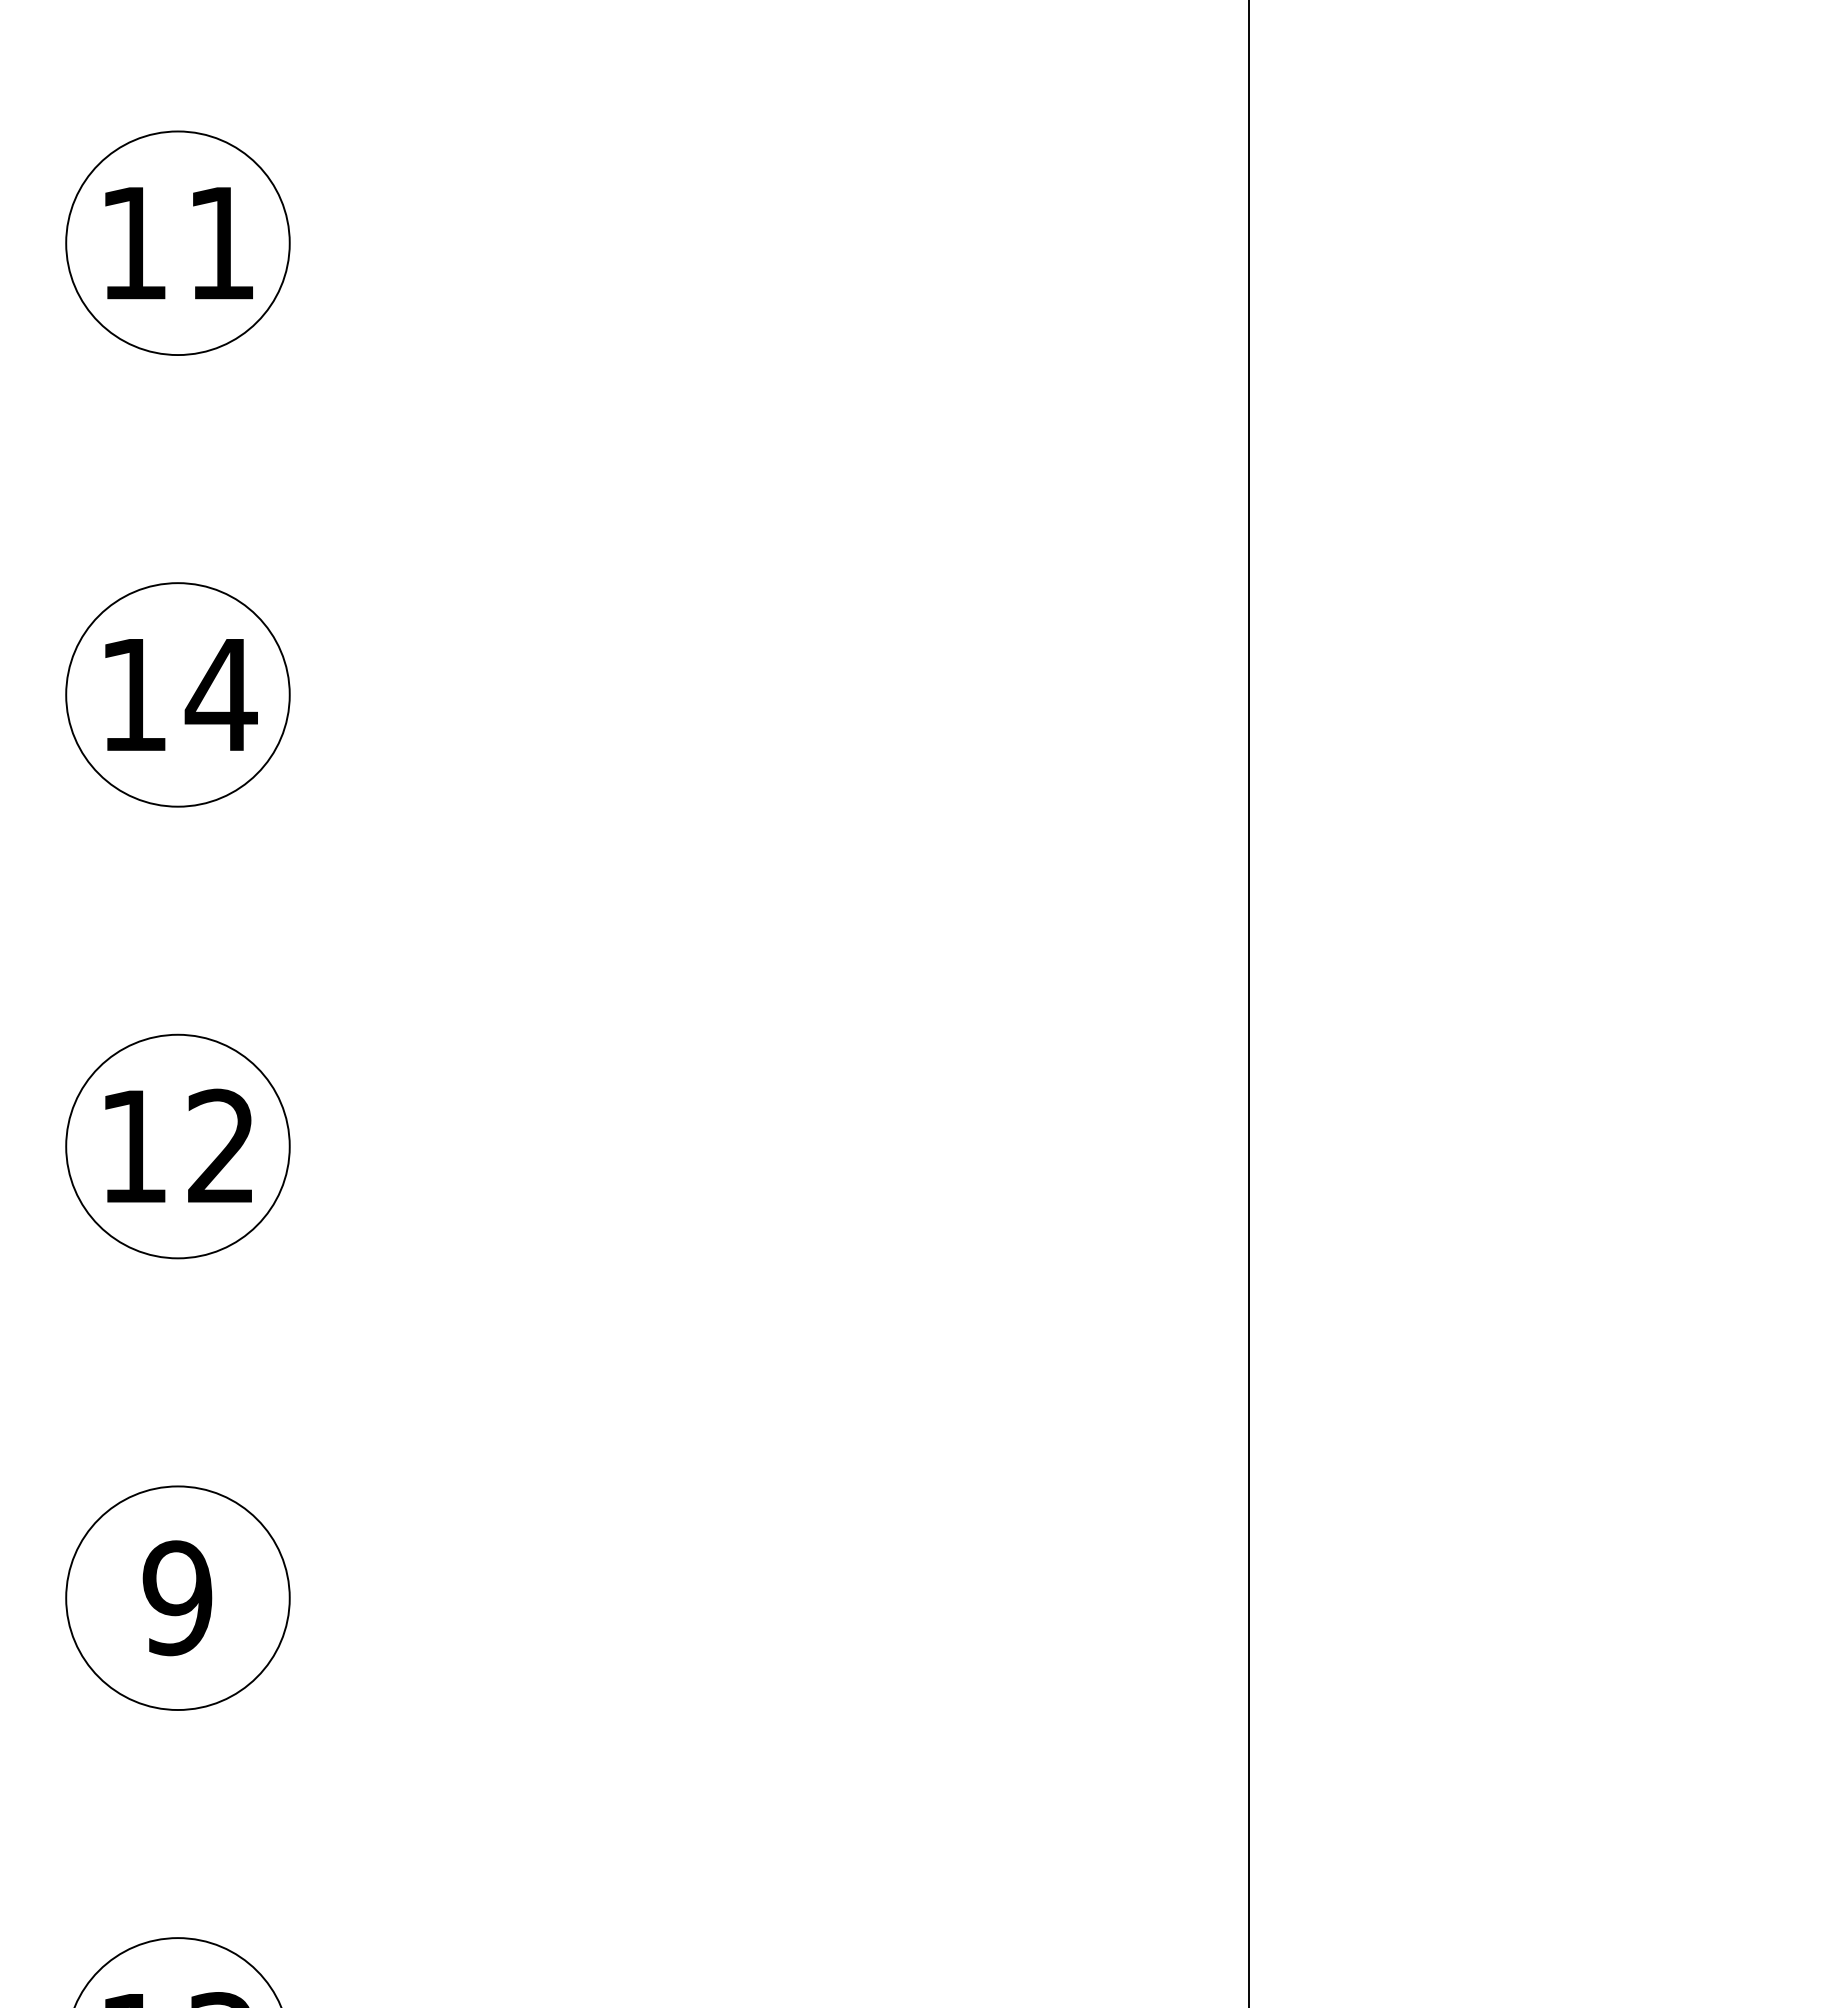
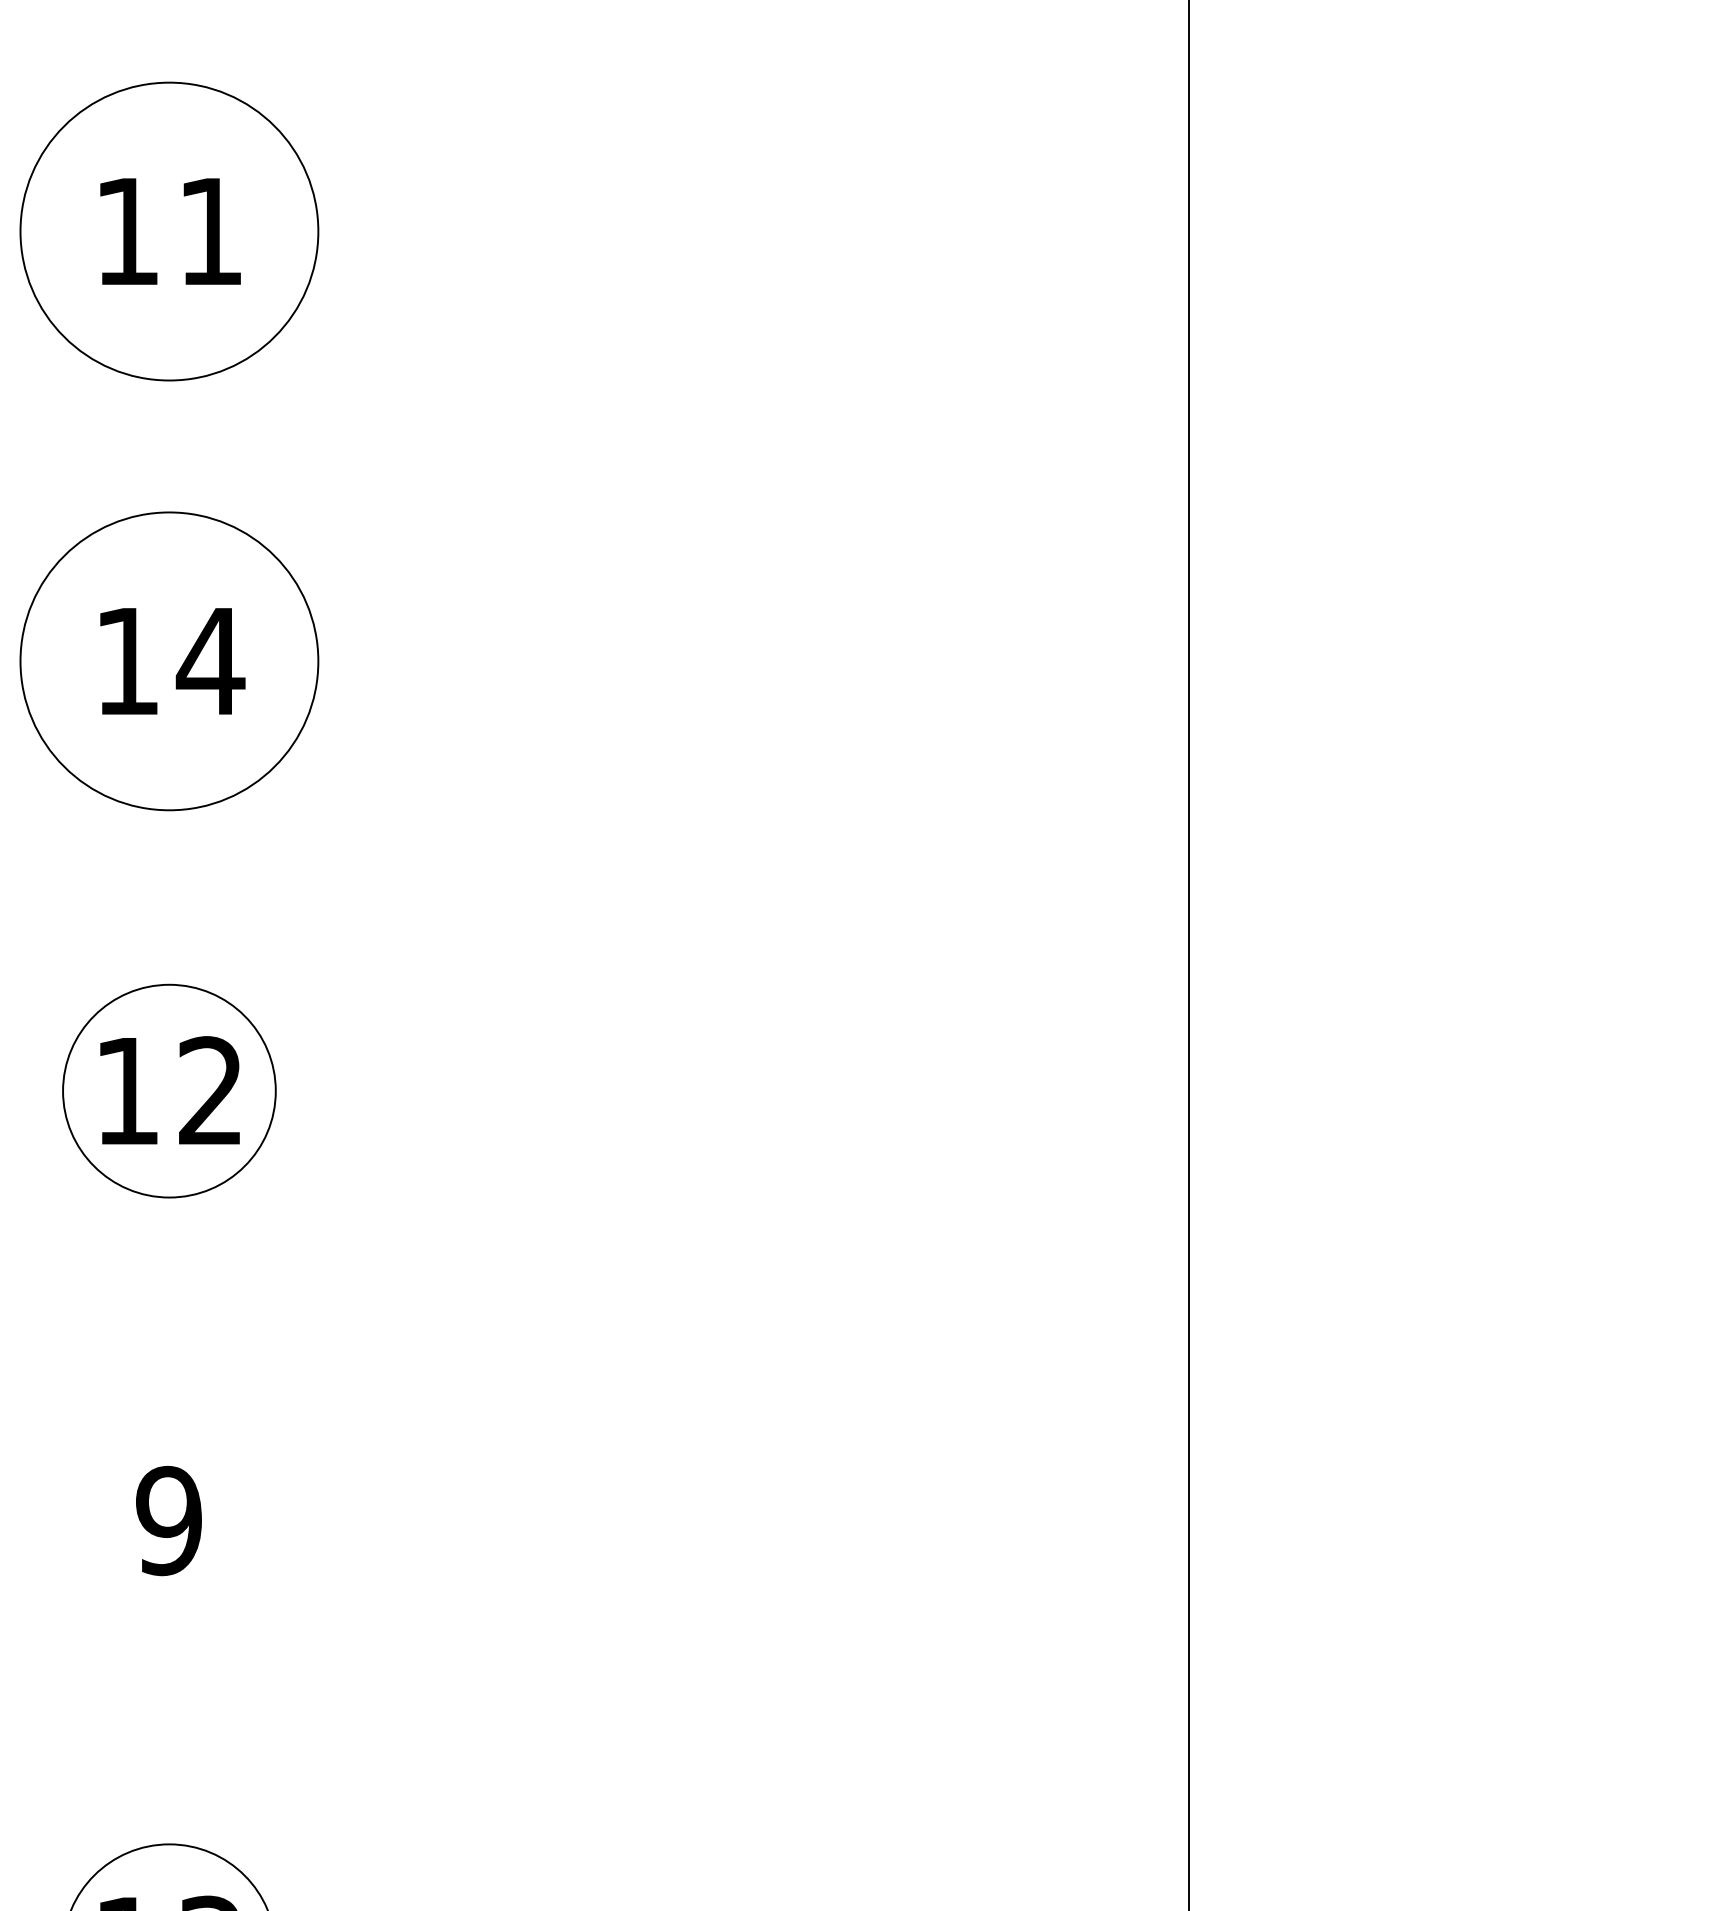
circle: (177, 243) -> (168, 231), size x1.4
circle: (177, 694) -> (168, 660), size x1.4
circle: (177, 1597) -> (168, 1520), removed

